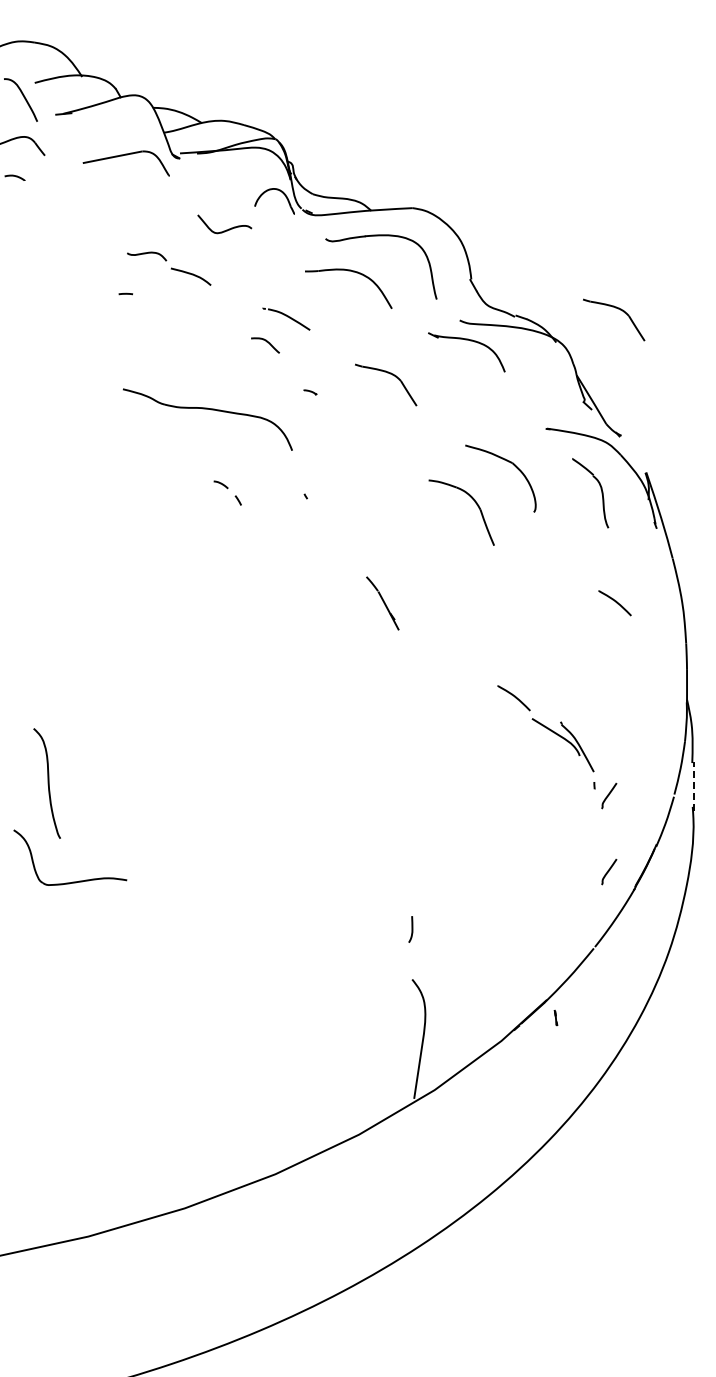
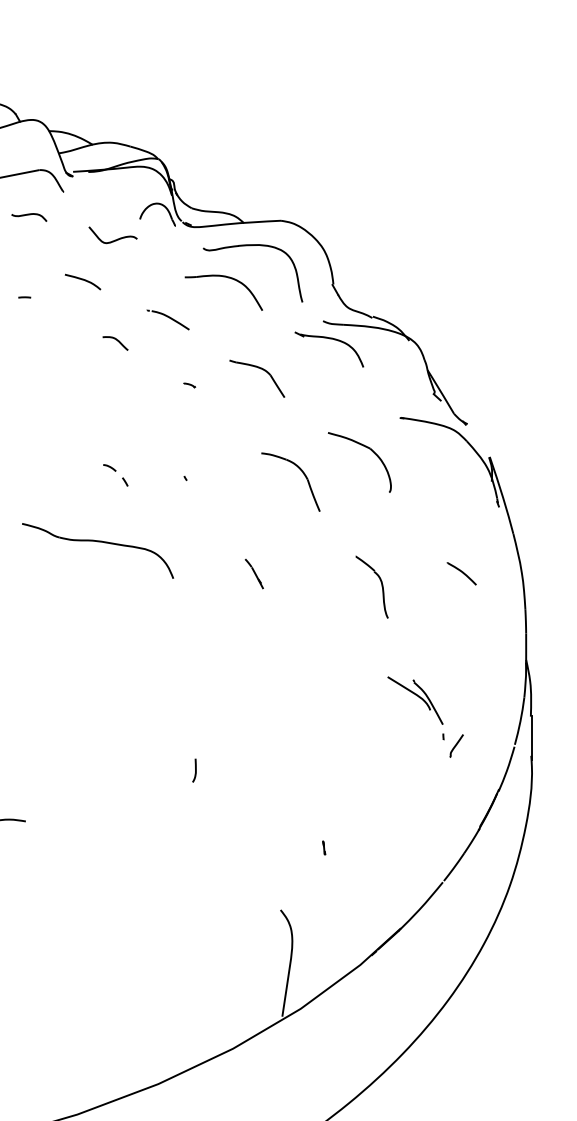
curve: (145, 254) -> (27, 215), moved
part: (618, 309) -> (464, 311), removed
curve: (266, 342) -> (116, 340), moved
part: (211, 410) -> (101, 542), moved
part: (600, 489) -> (380, 583), moved
part: (474, 502) -> (302, 473), moved
part: (382, 603) -> (254, 574), size x0.62
curve: (514, 697) -> (371, 658), removed
line: (693, 786) -> (531, 737), dashed -> solid
curve: (609, 871) -> (456, 813), removed
curve: (411, 929) -> (195, 770), moved
line: (555, 1017) -> (323, 847), moved

